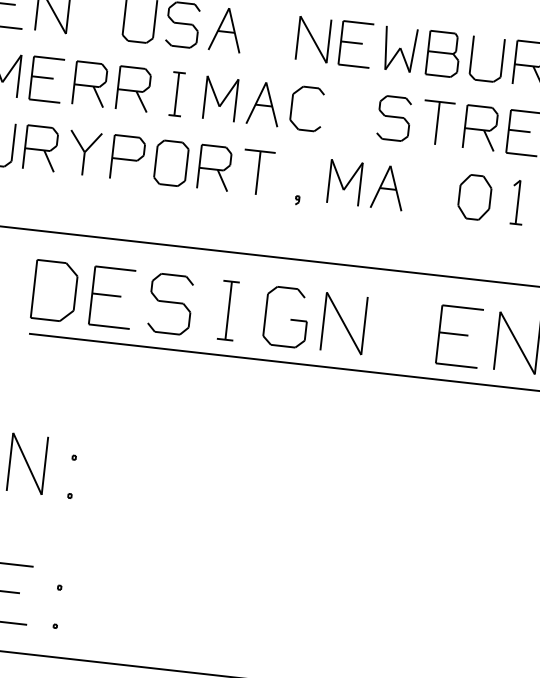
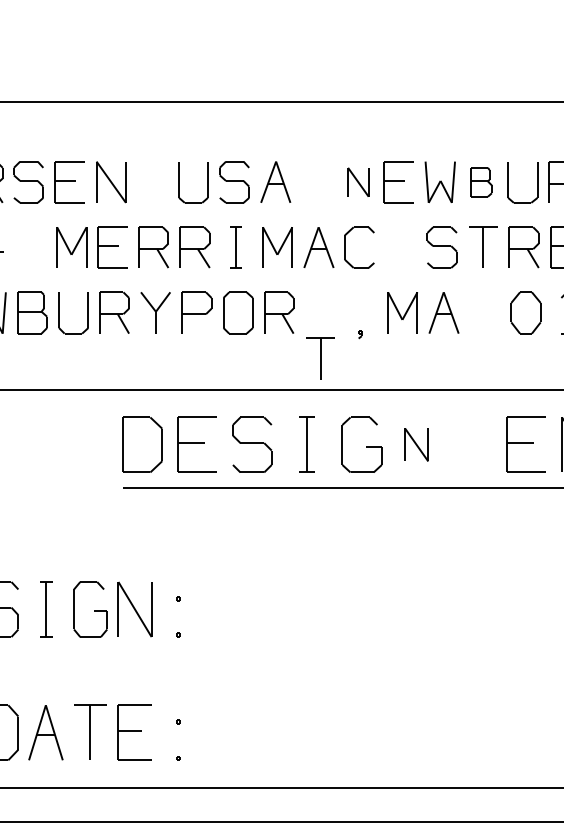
part: (313, 39) -> (358, 182), size x0.7
part: (443, 54) -> (481, 182), size x0.7
part: (258, 172) -> (320, 358), moved
part: (343, 323) -> (416, 444), size x0.6

